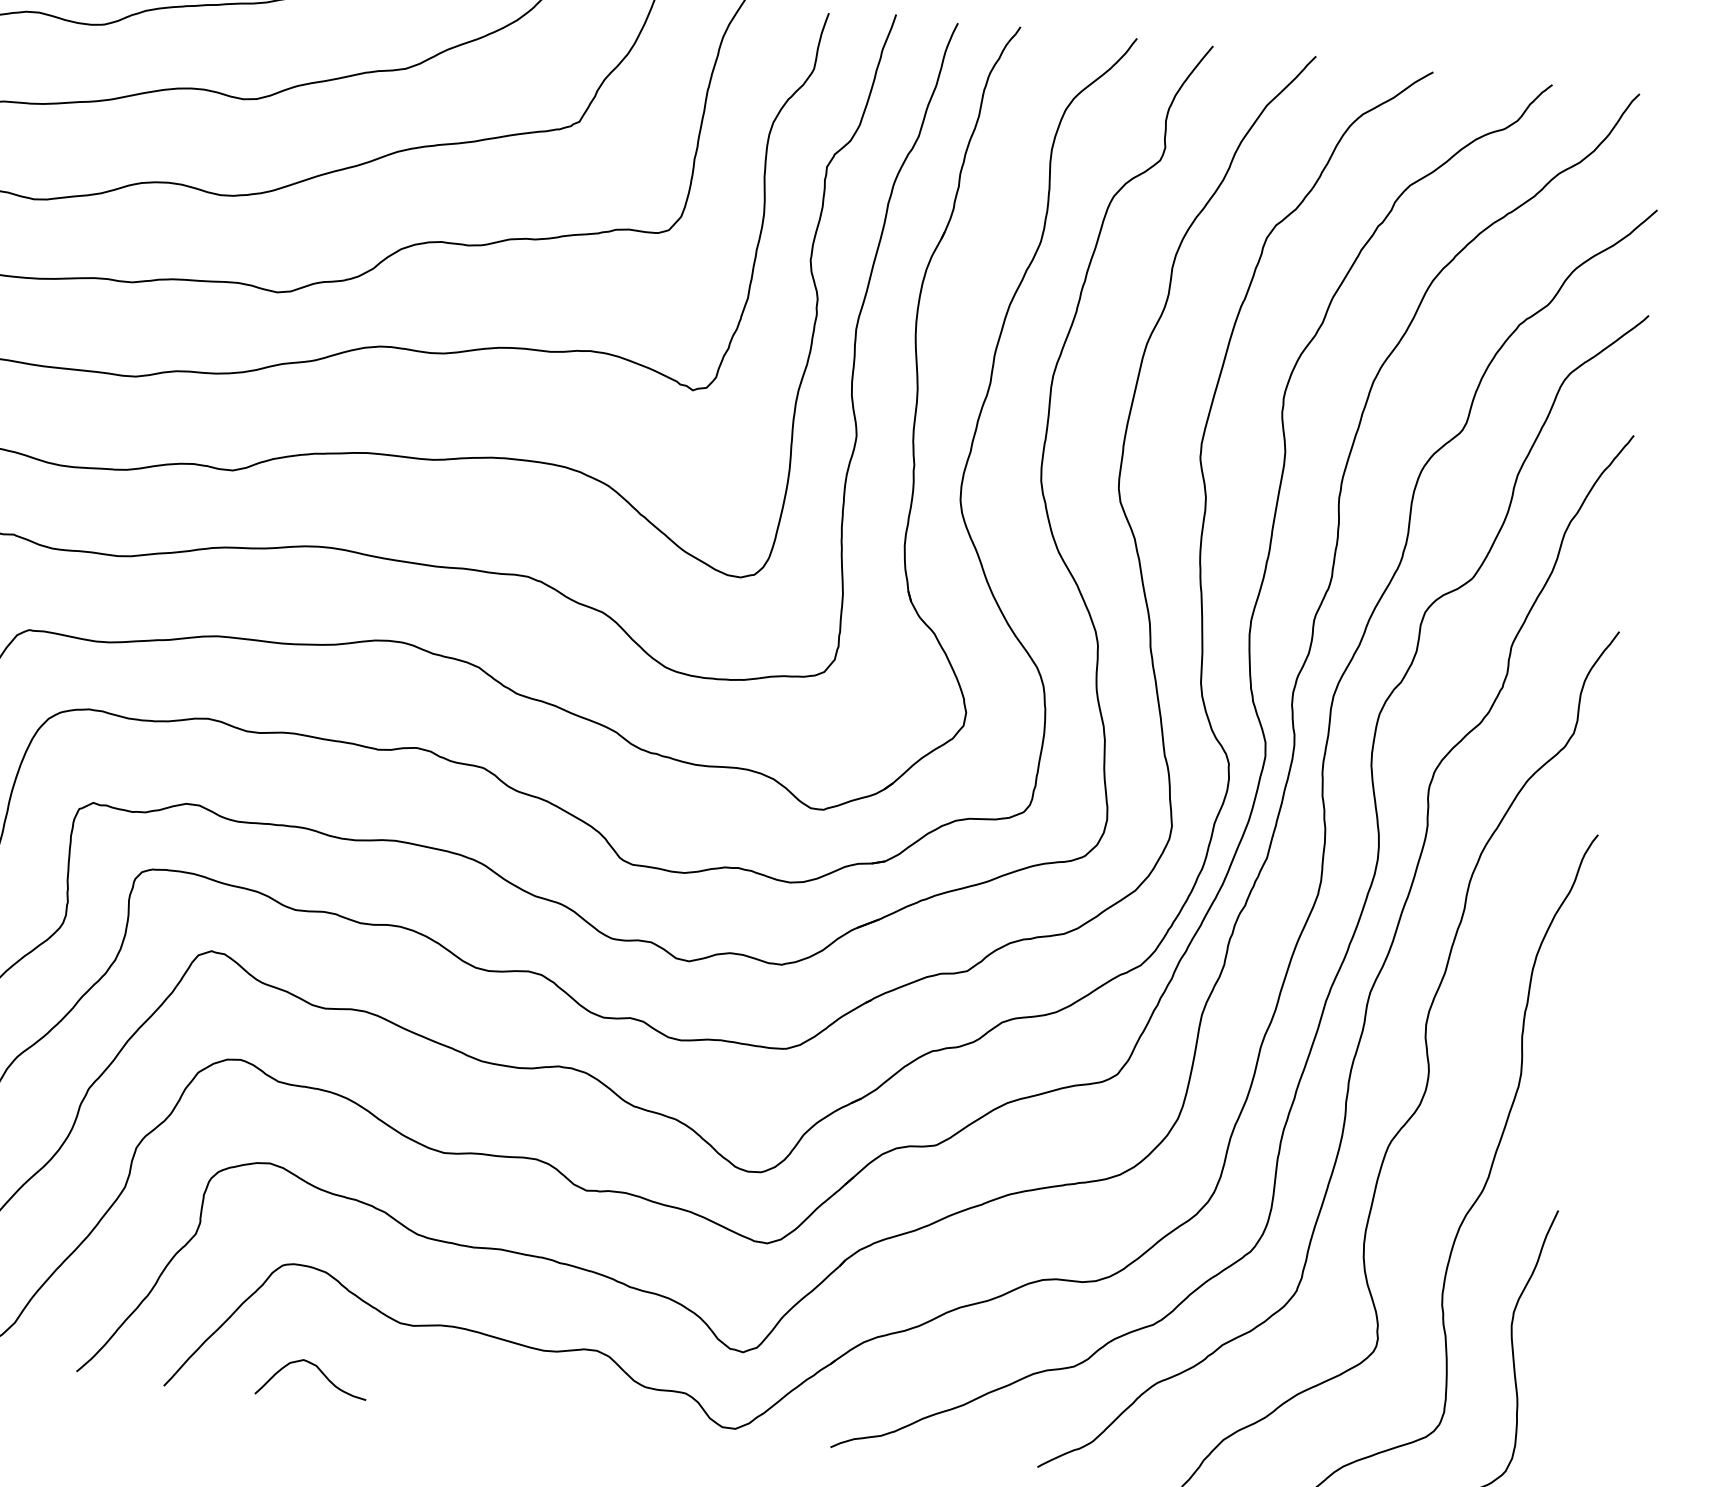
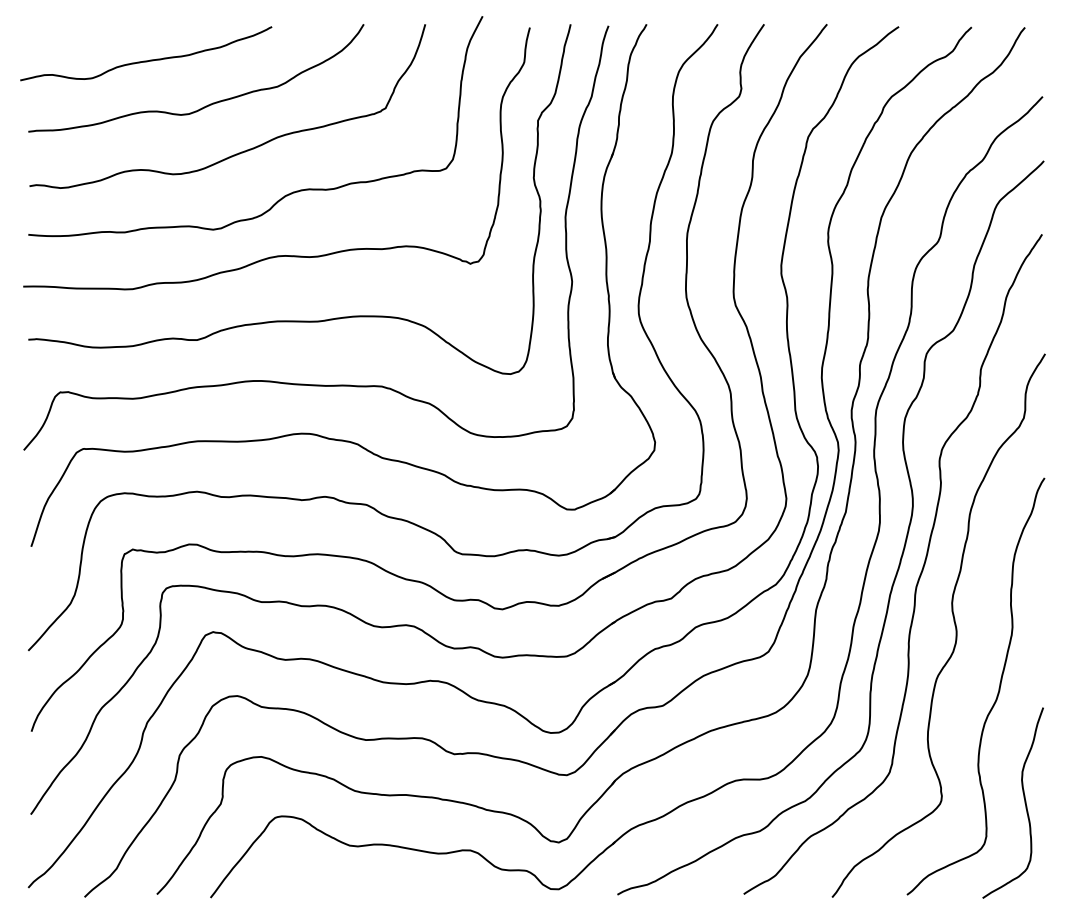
curve: (318, 1371) -> (303, 879), removed

